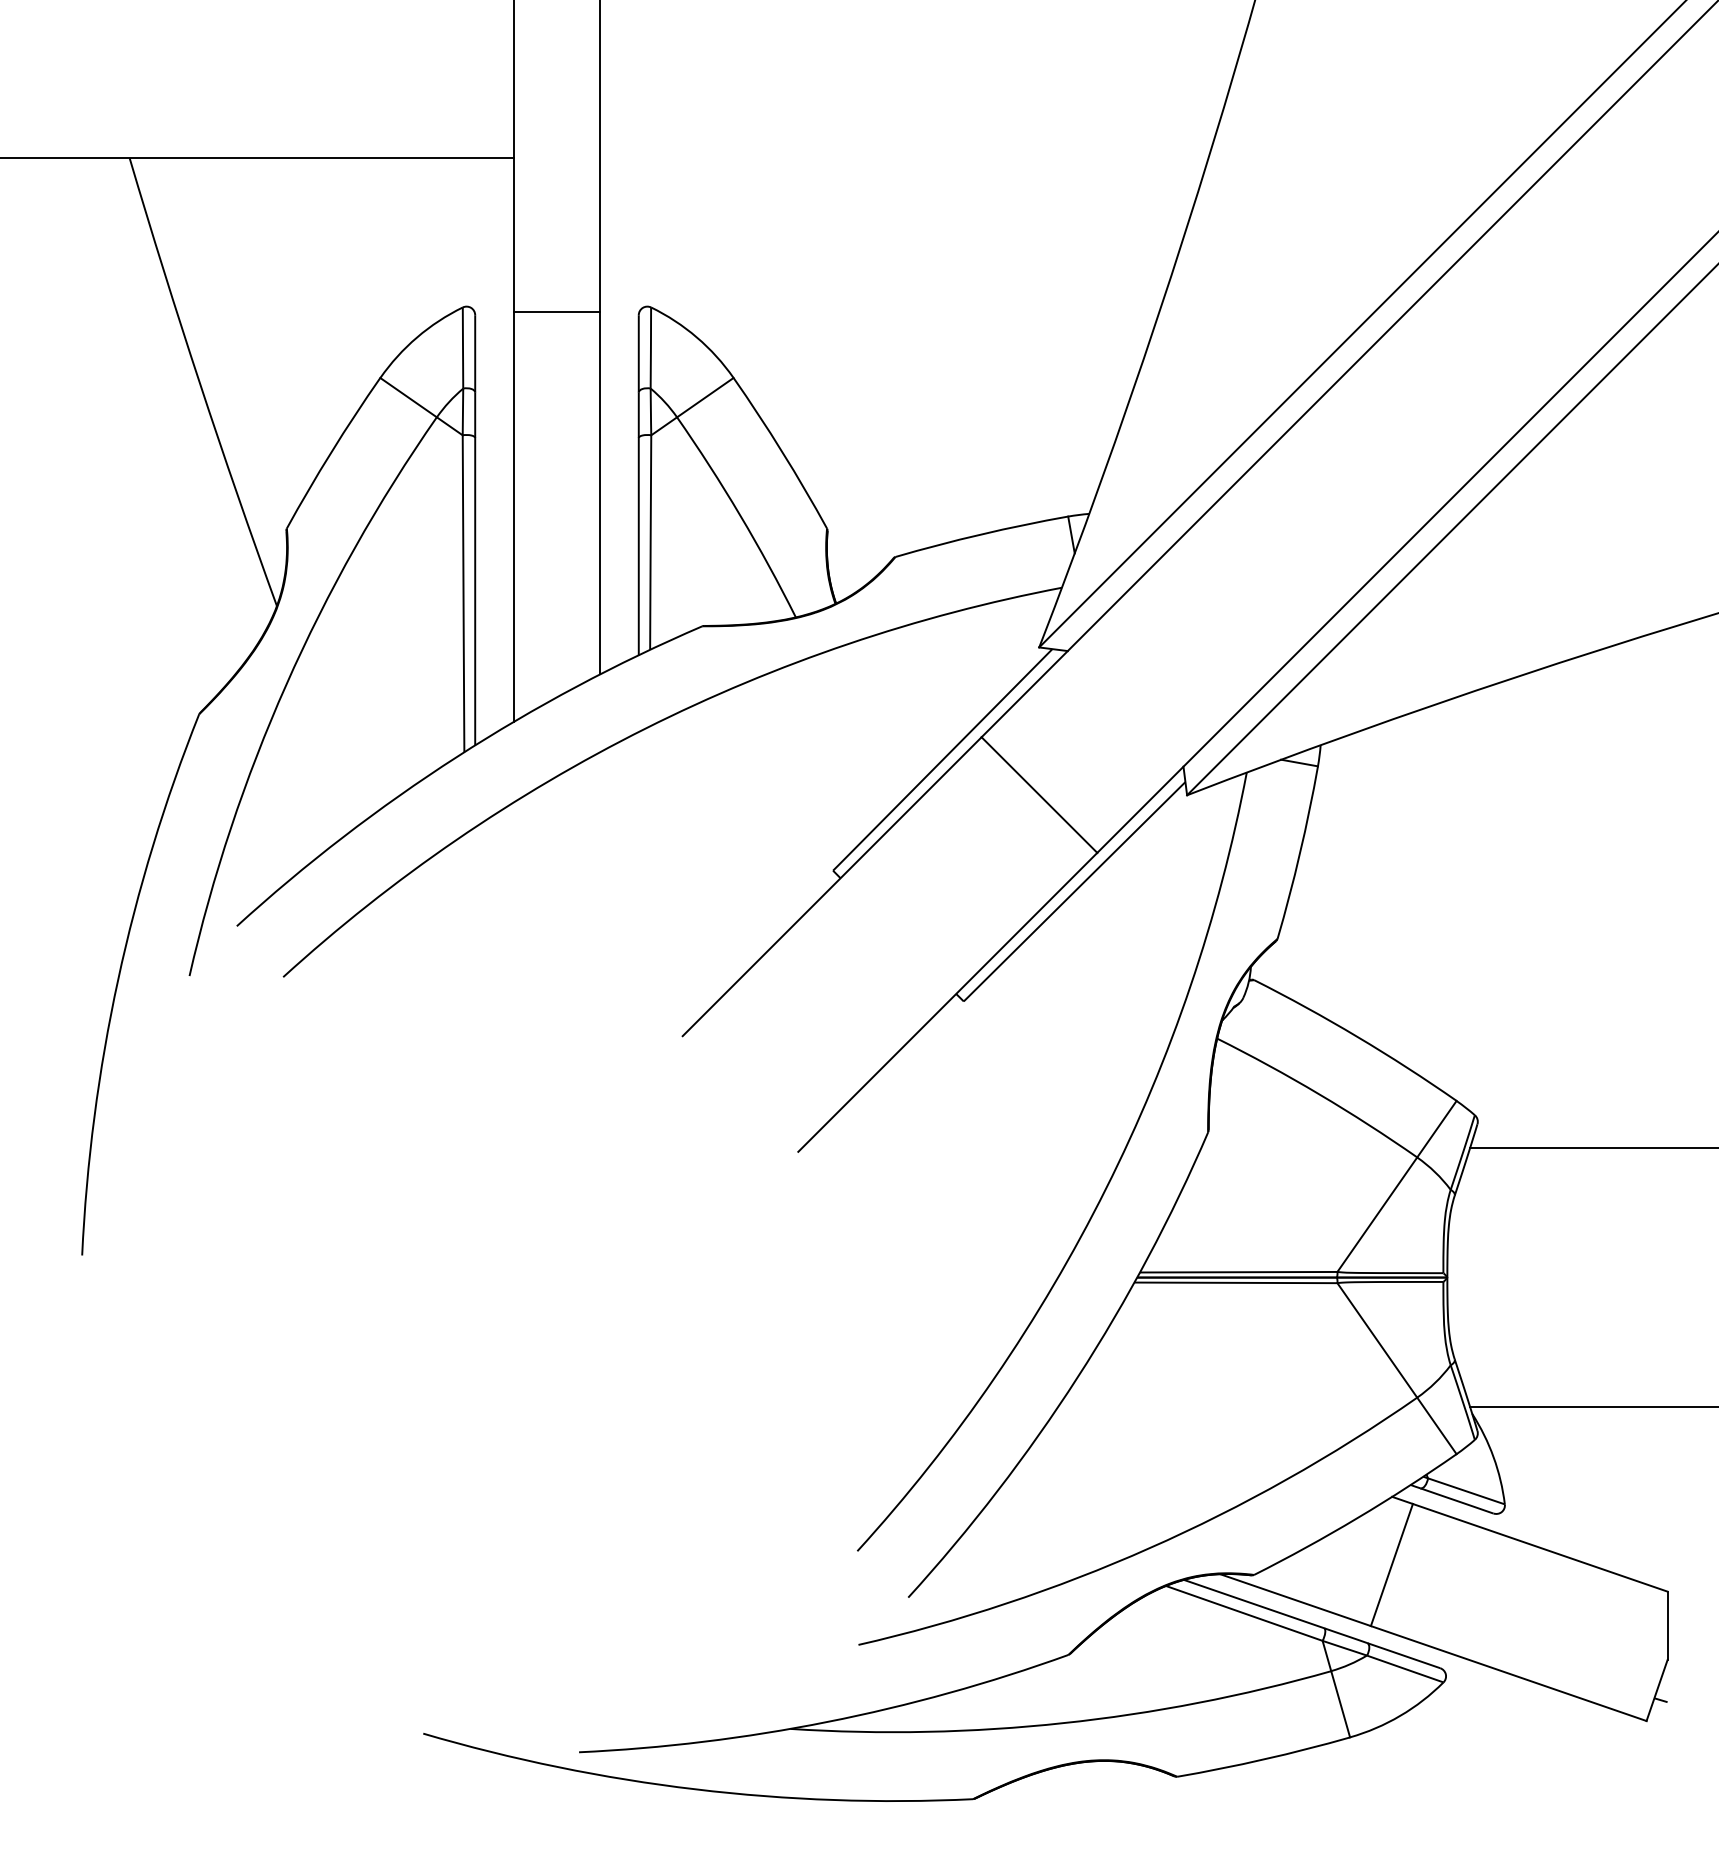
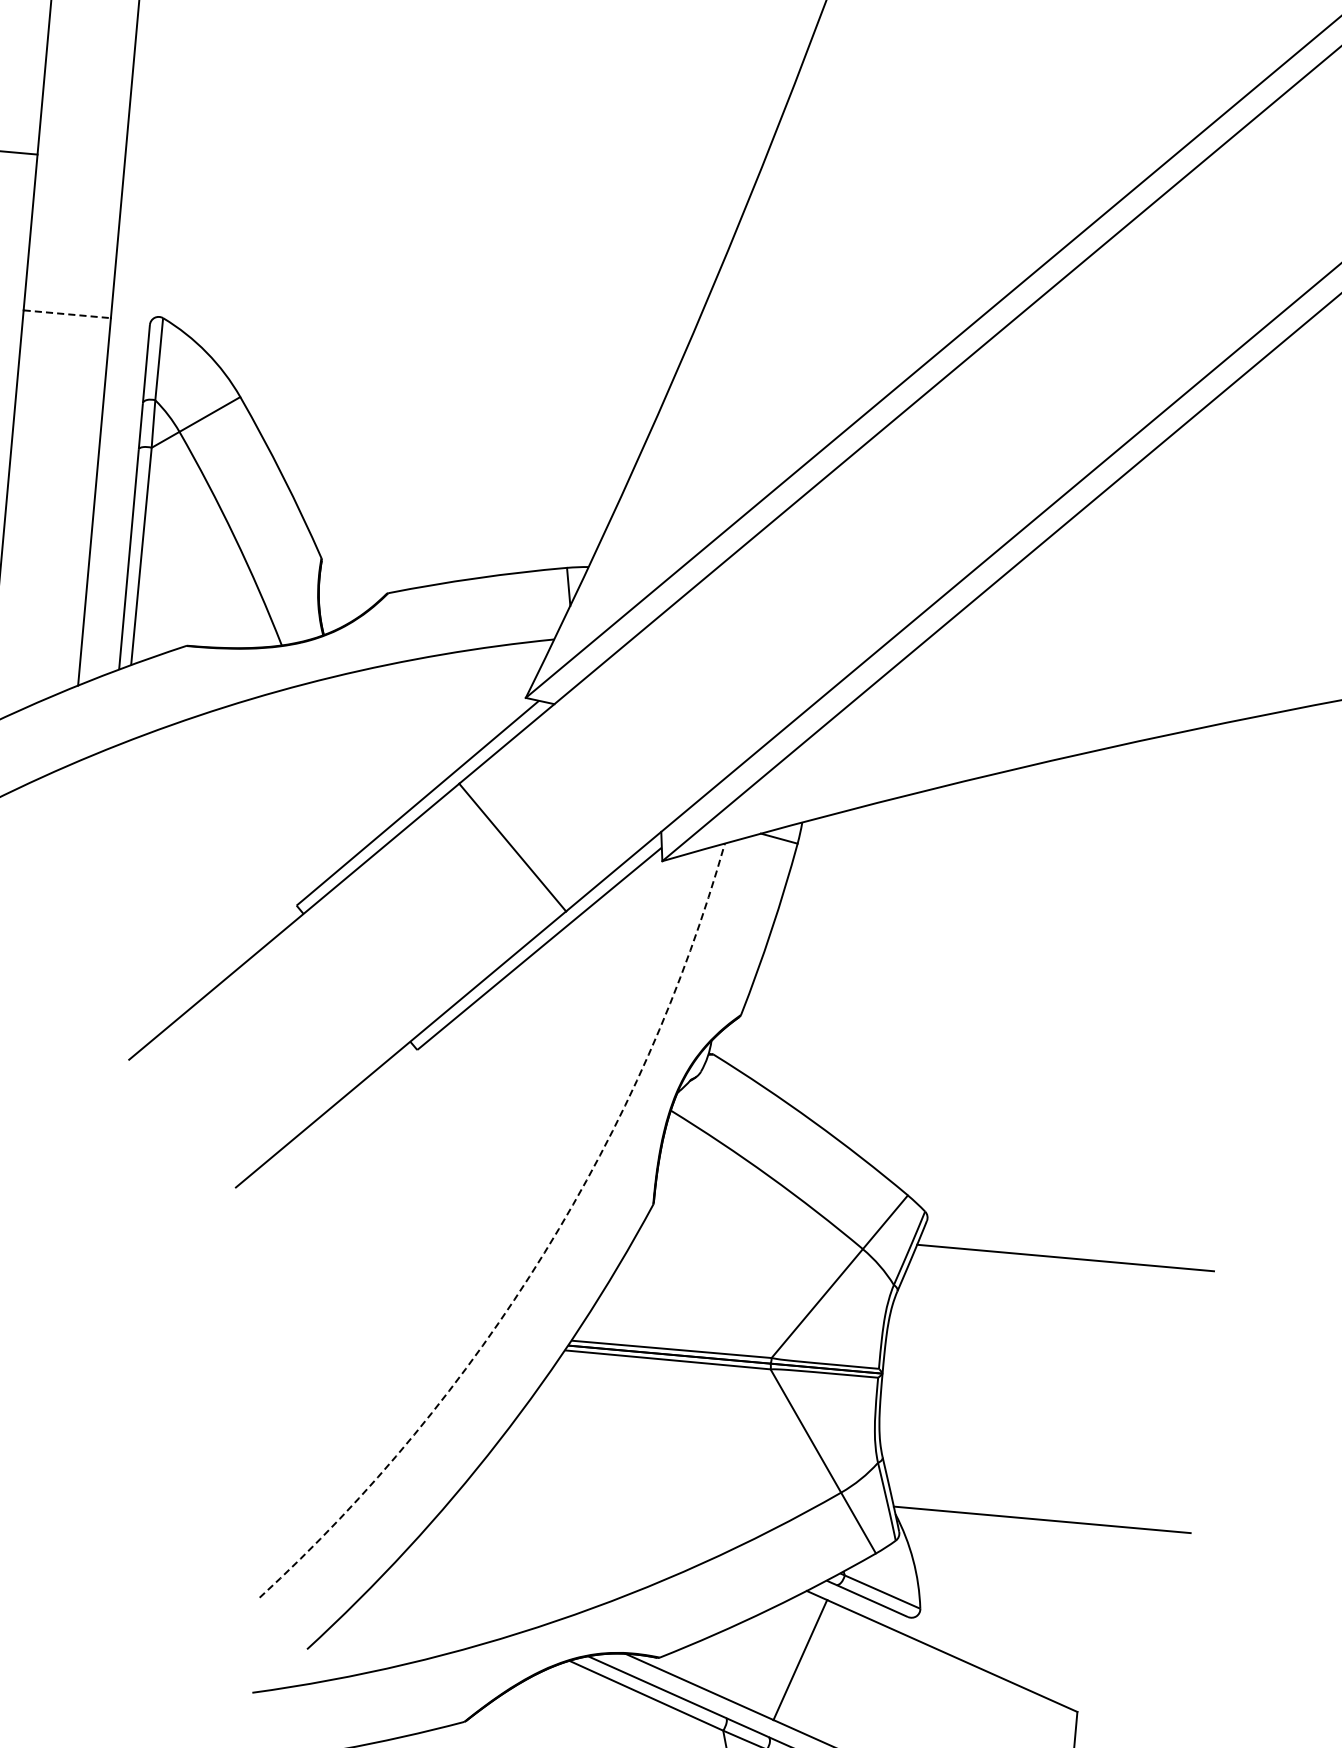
line: (557, 312) -> (67, 314), solid -> dashed
arc: (1106, 1188) -> (545, 1252), solid -> dashed

